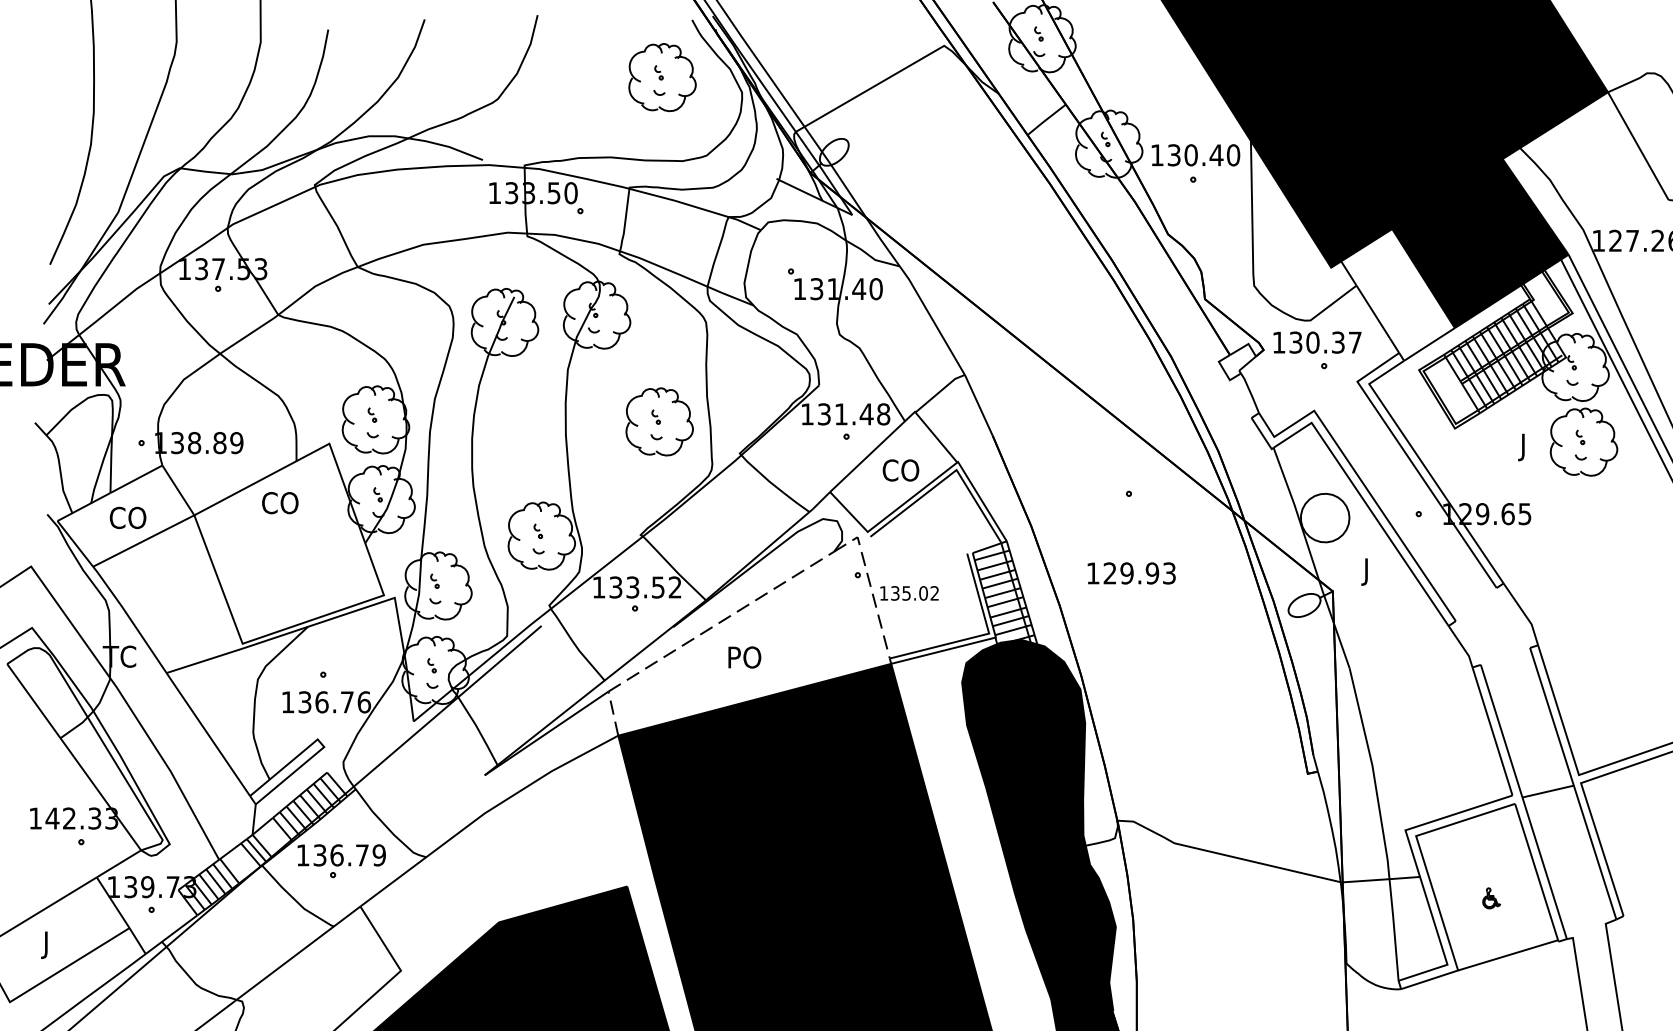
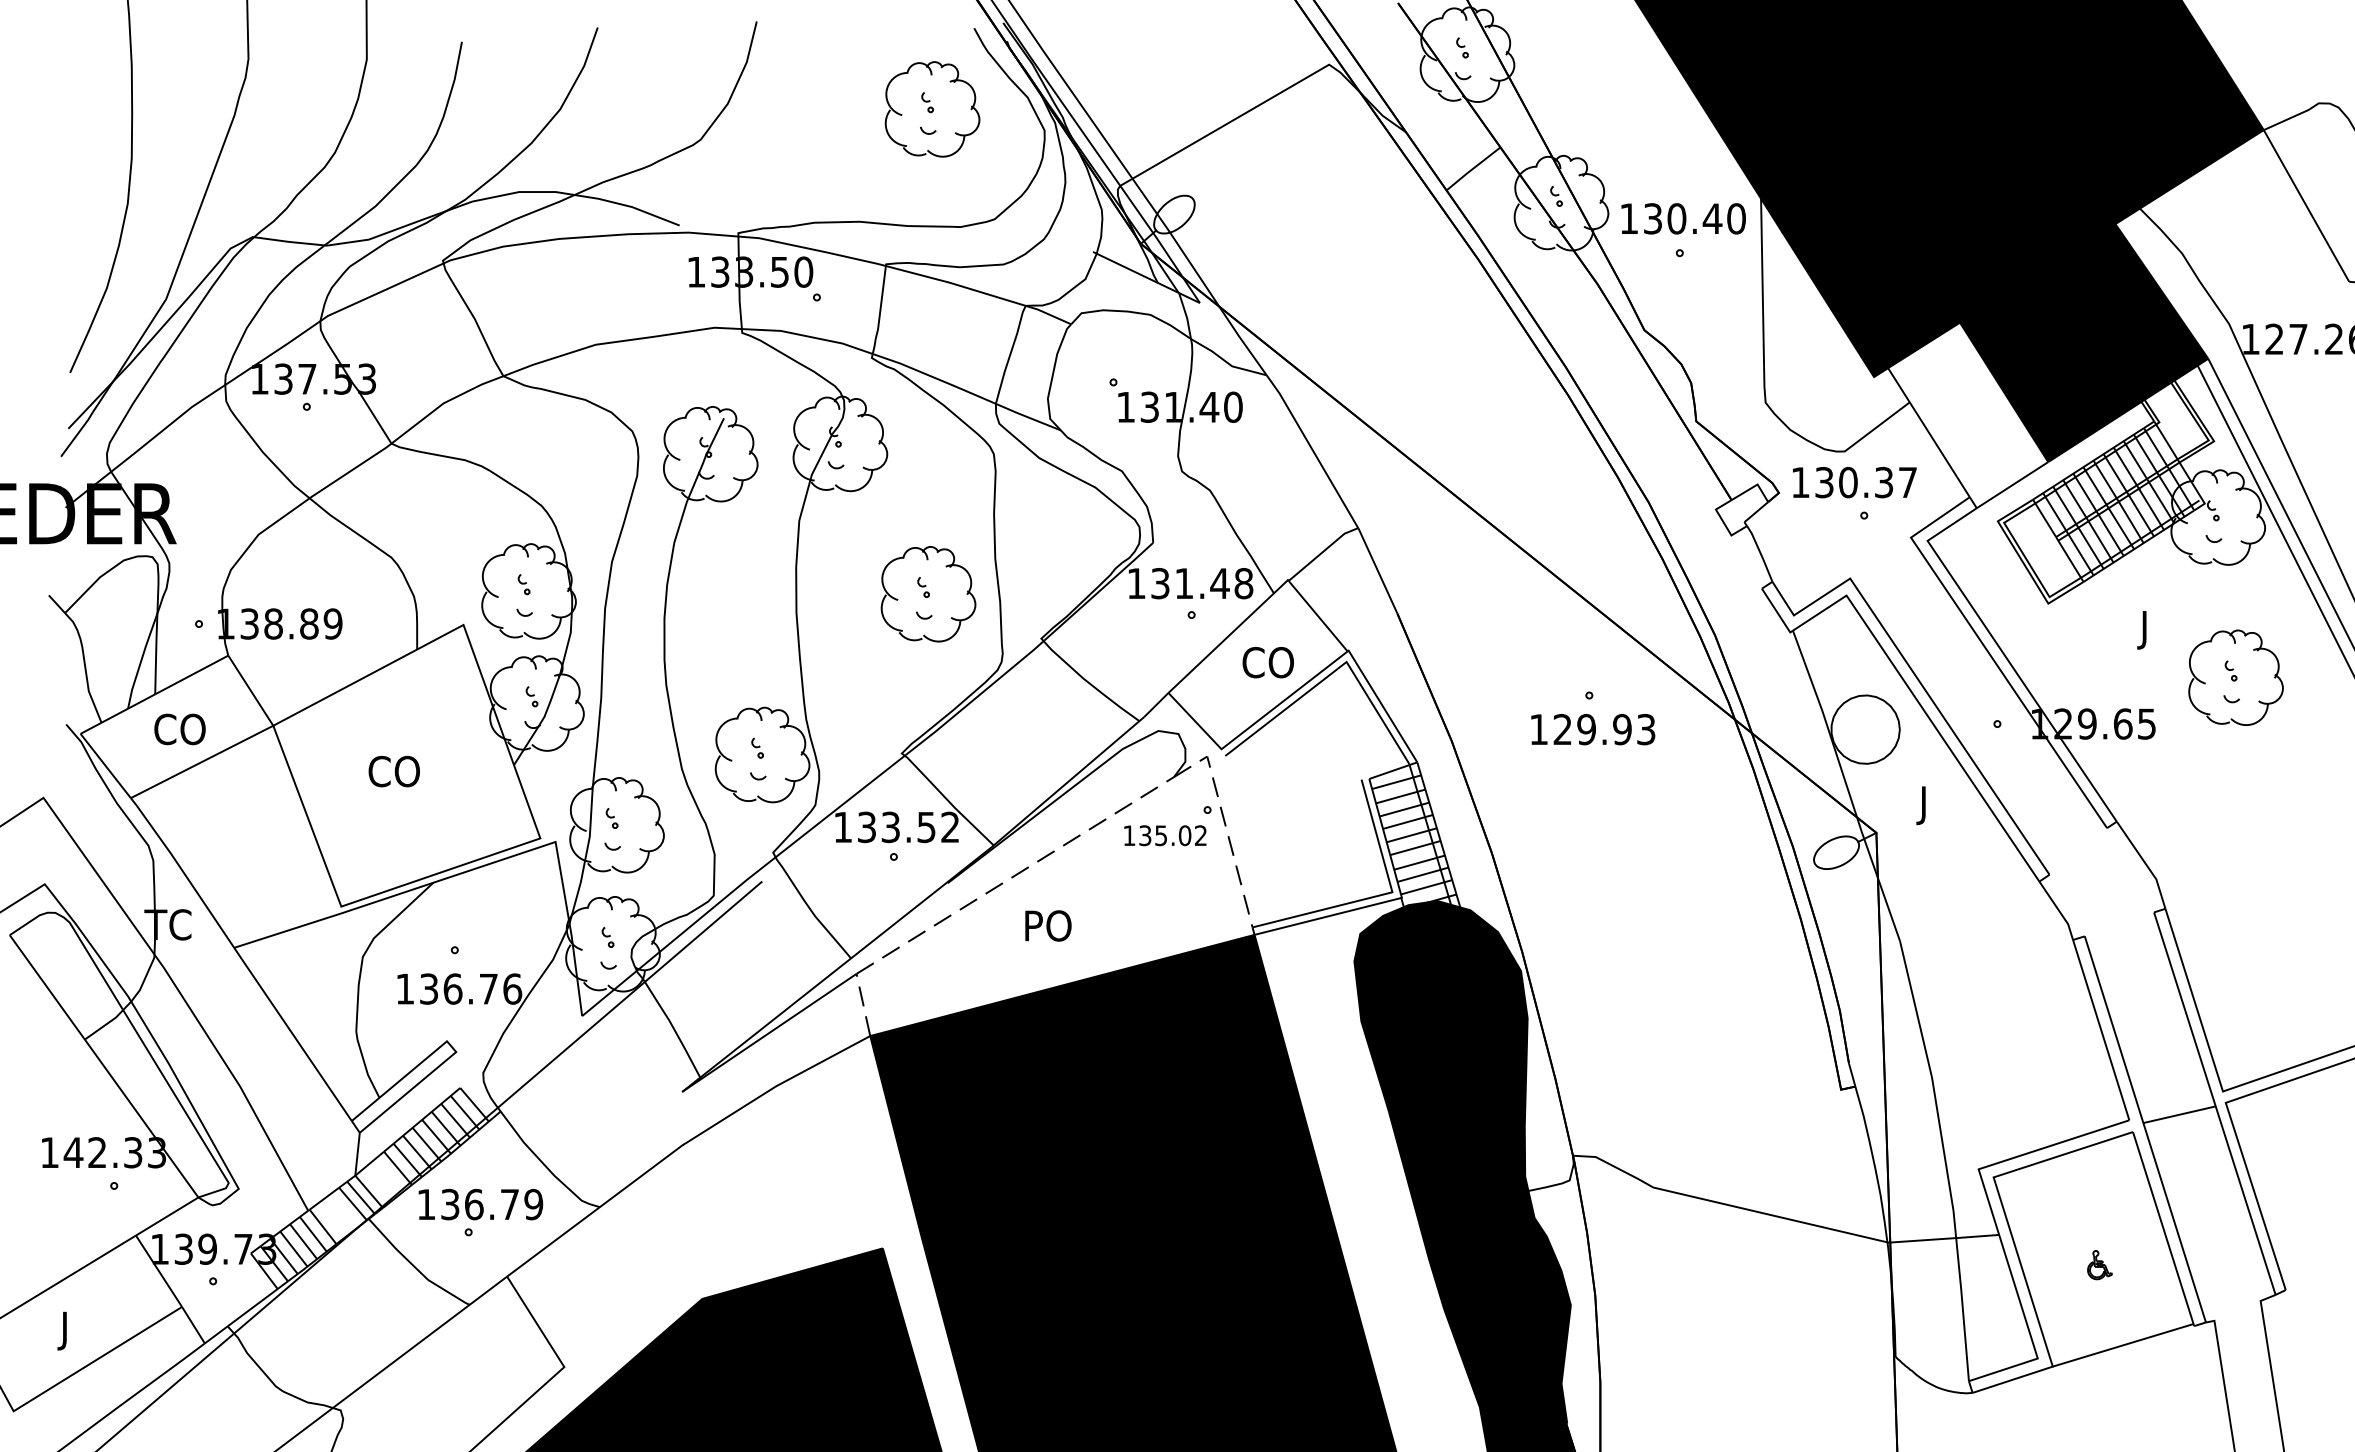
part: (1583, 441) -> (2235, 677), moved
text: (279, 503) -> (393, 771), moved
text: (1131, 573) -> (1593, 729), moved
text: (909, 593) -> (1165, 835), moved

